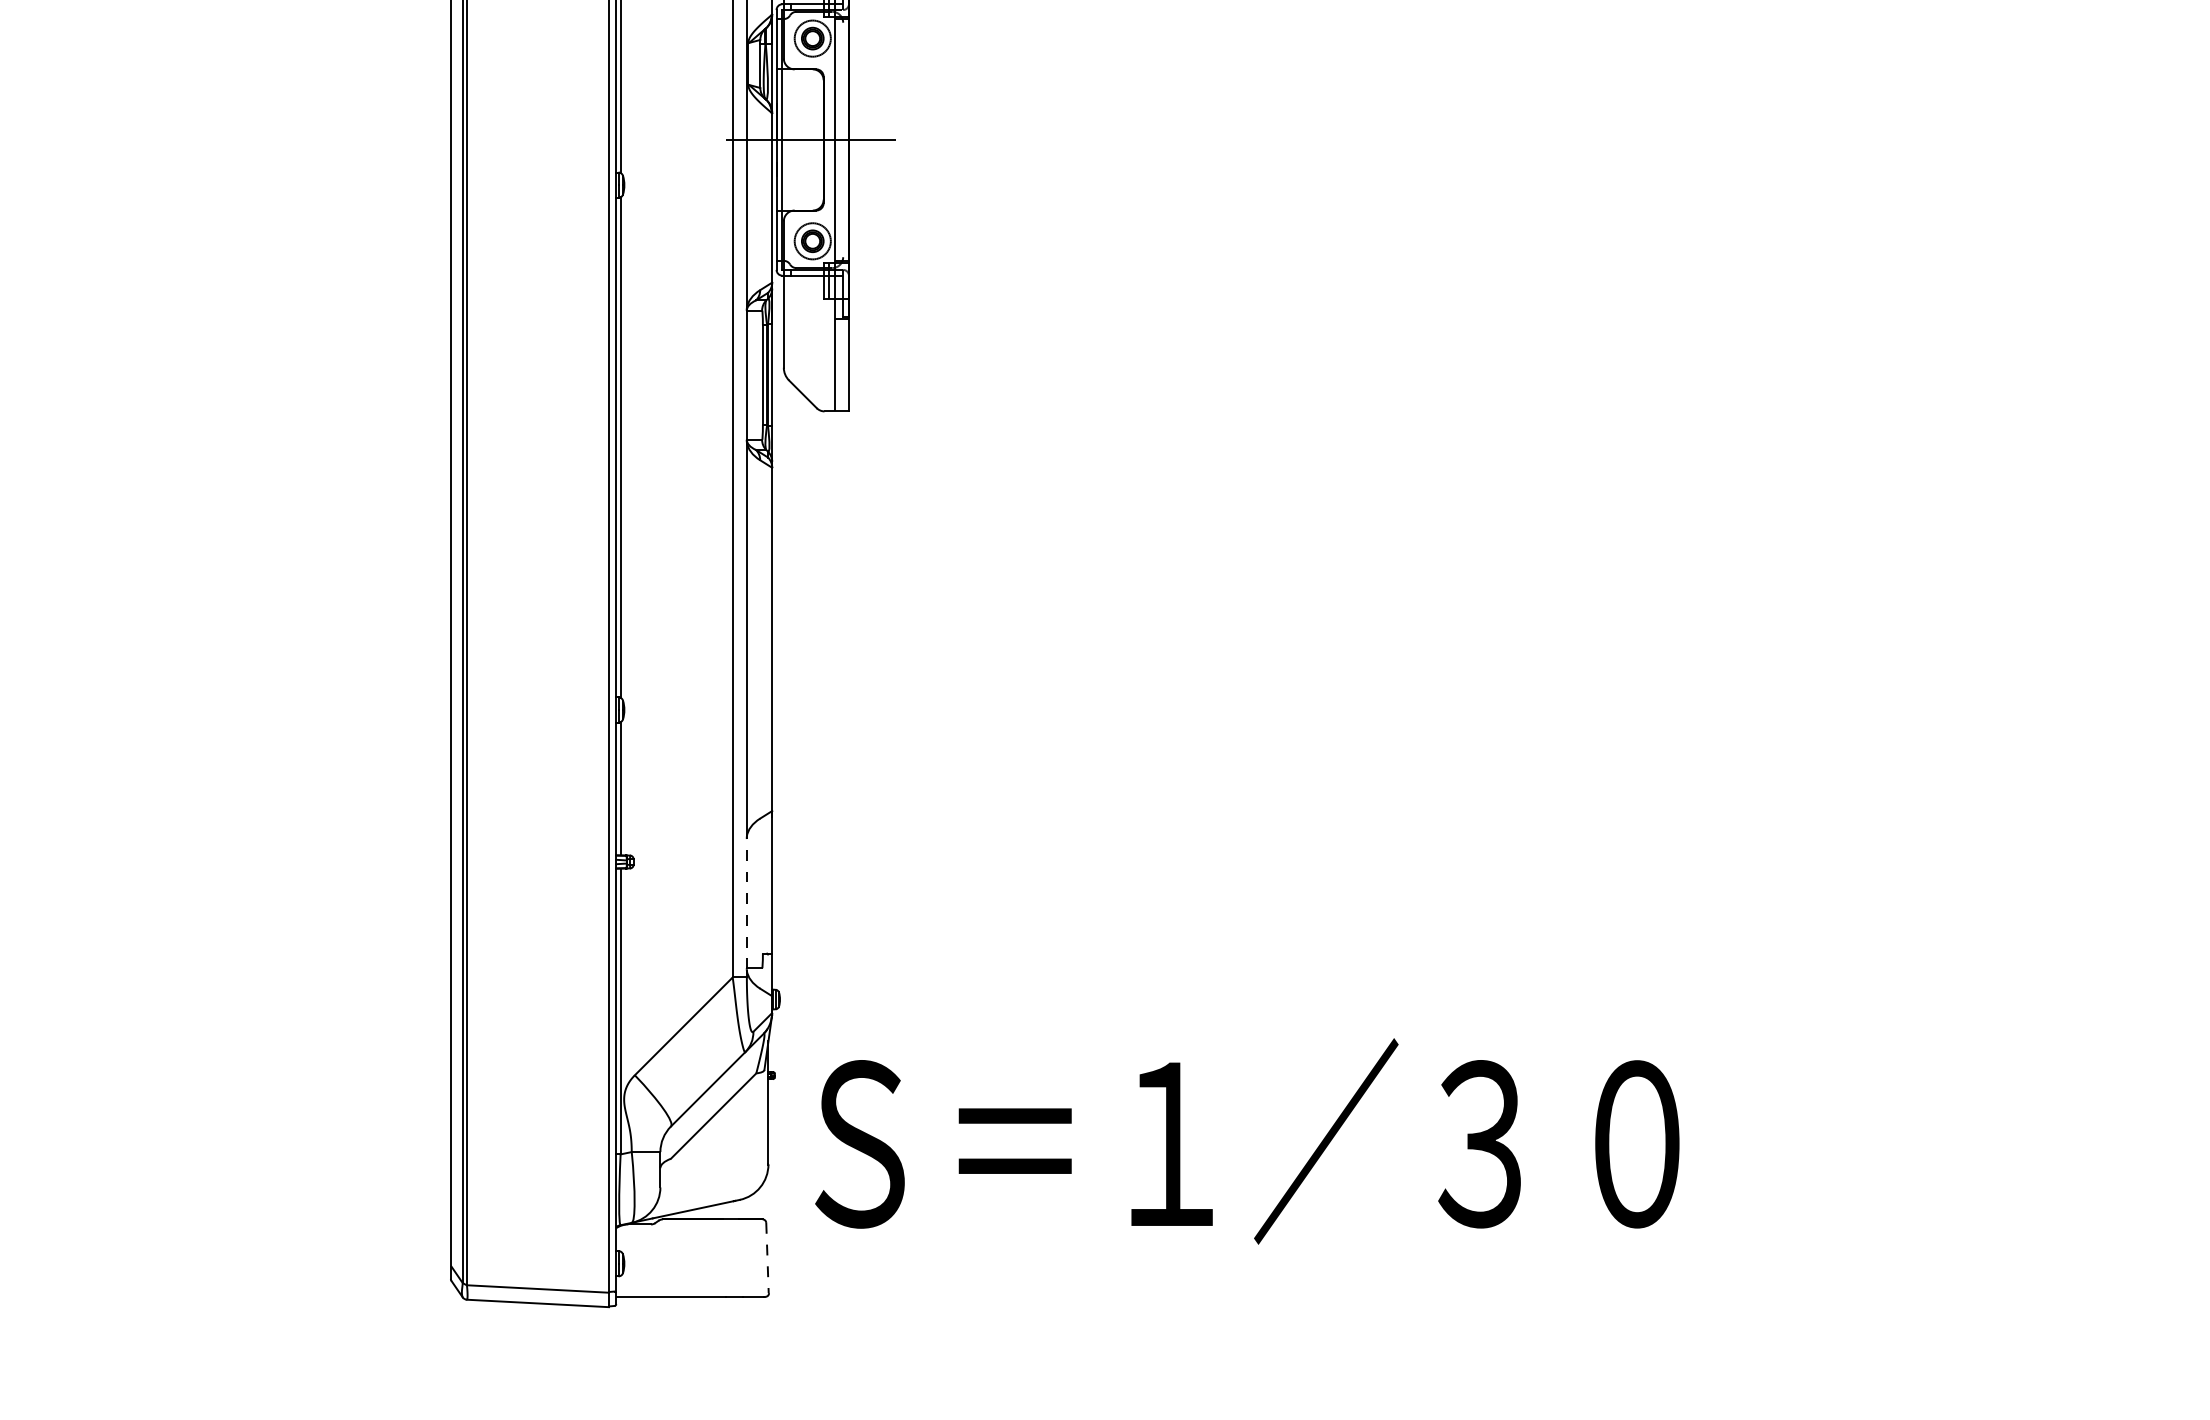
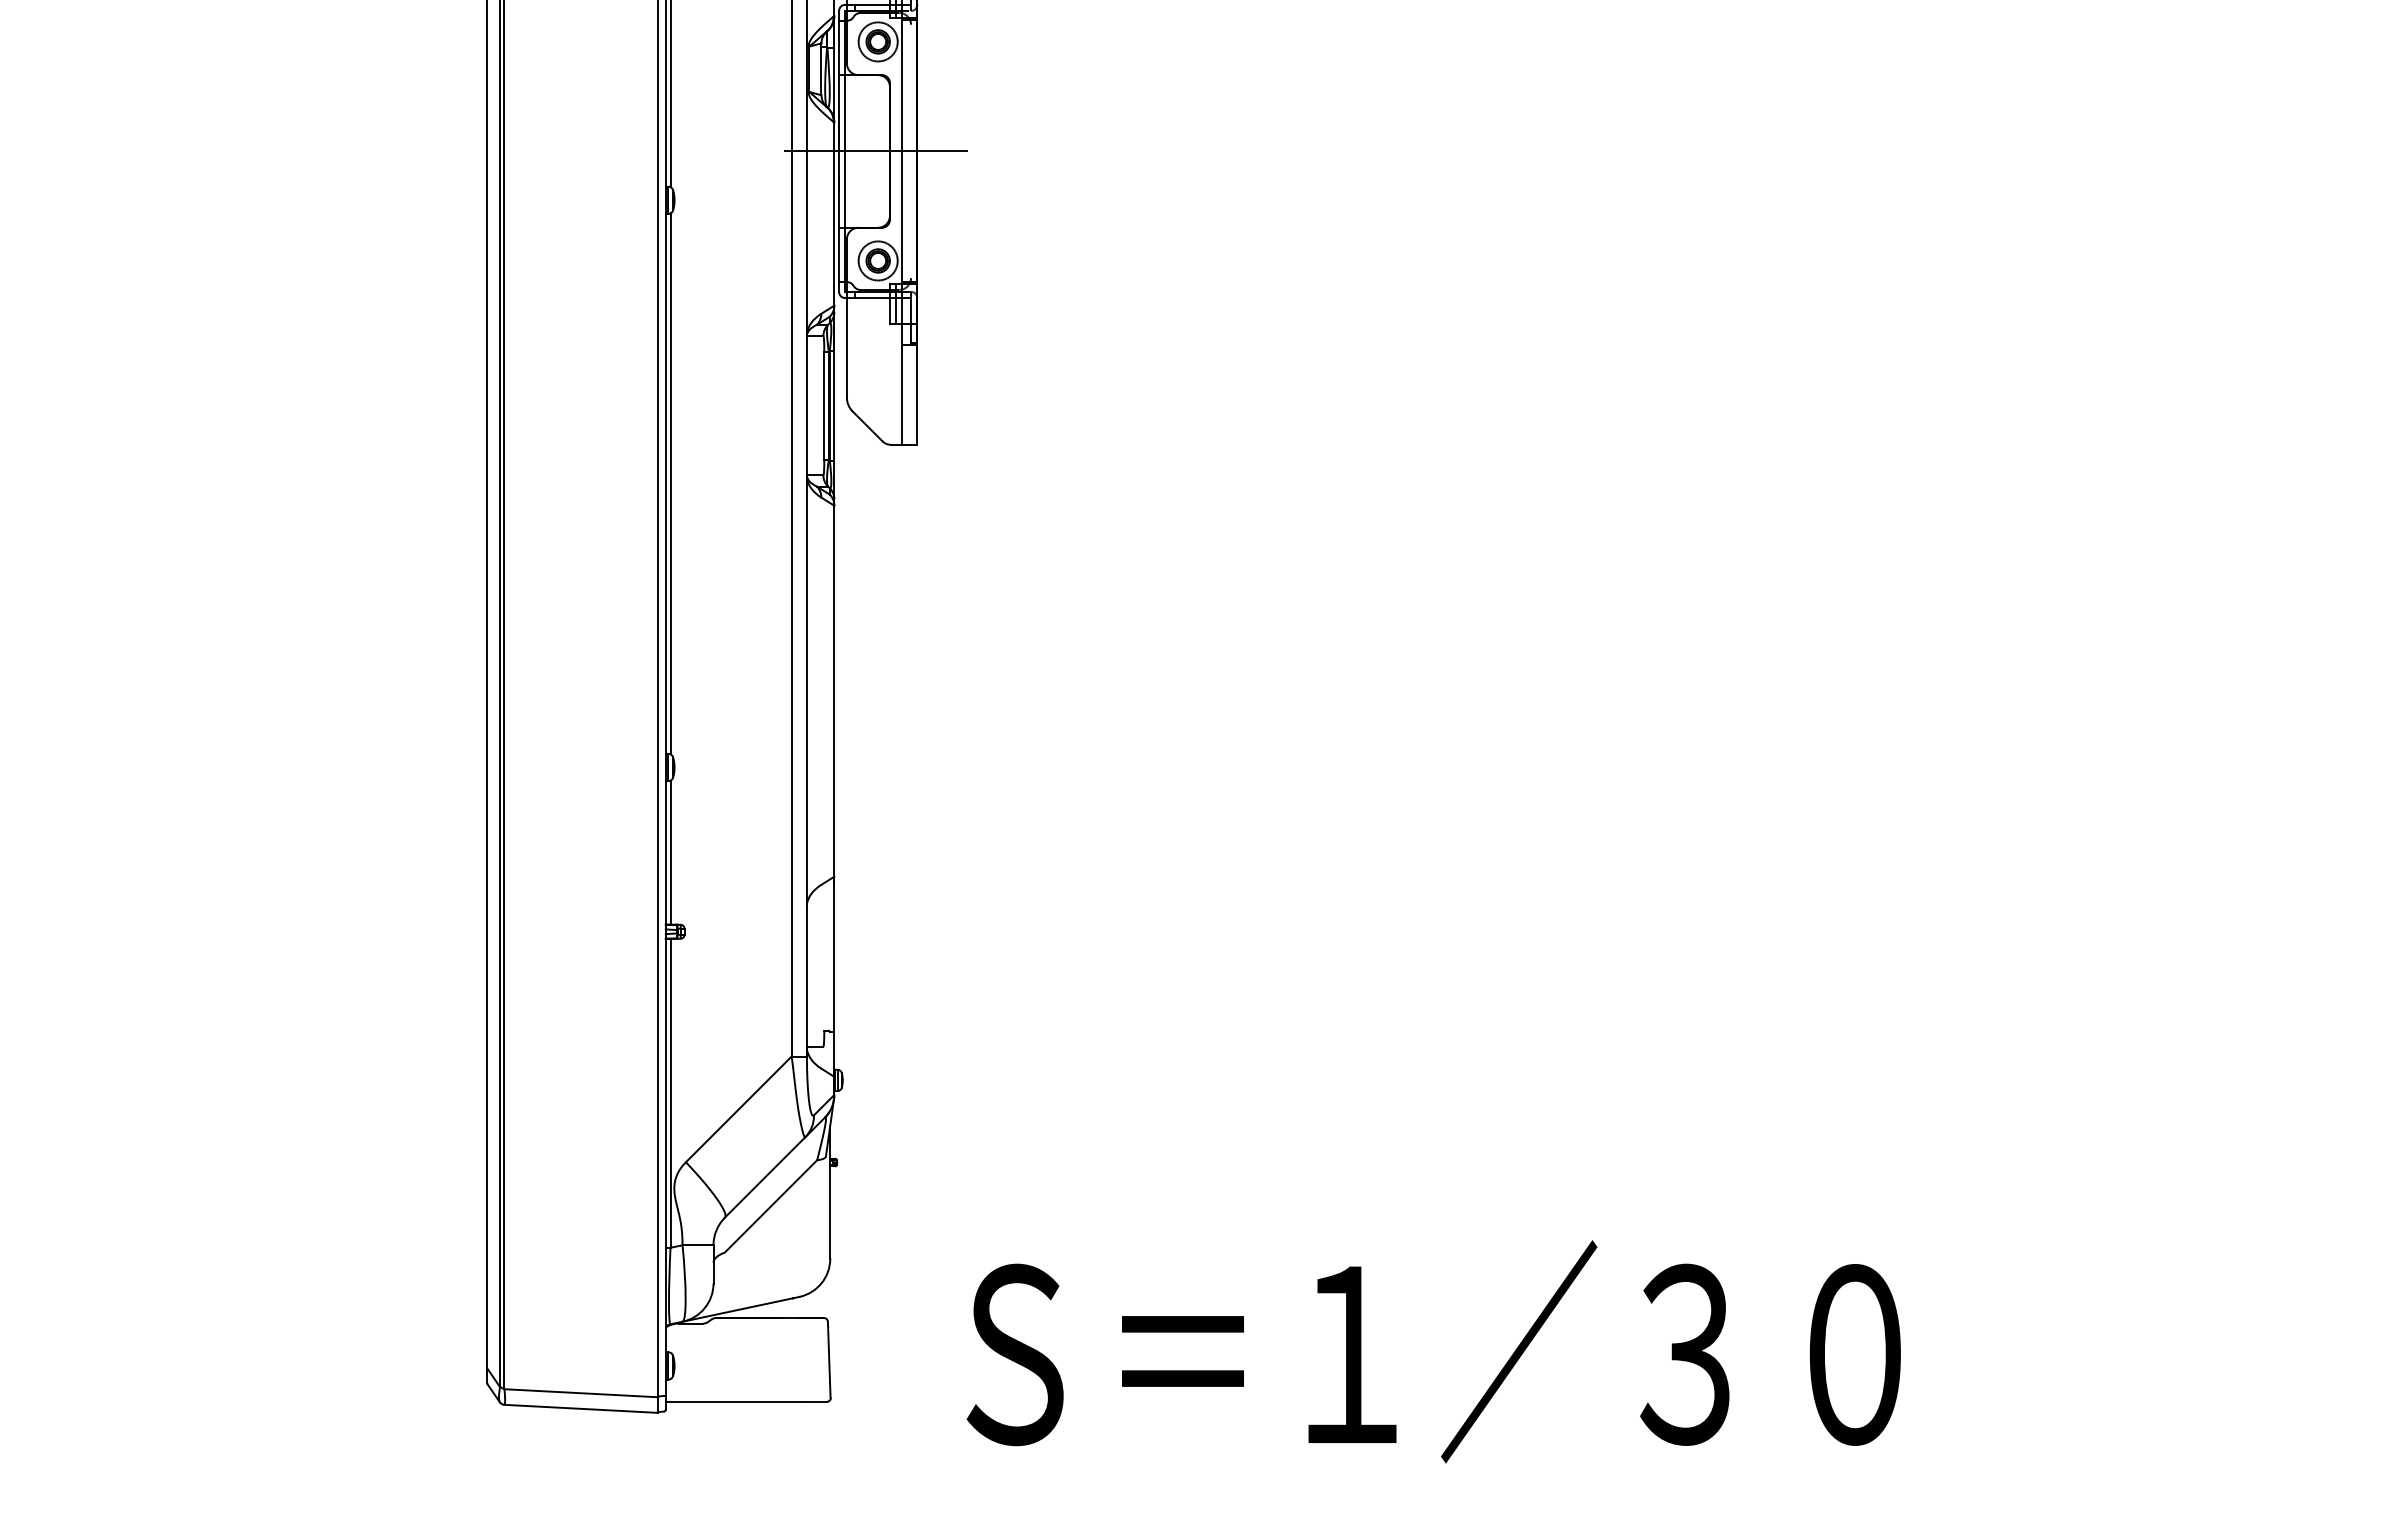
line: (746, 903) -> (806, 976), dashed -> solid
text: (1247, 1141) -> (1433, 1351), moved
line: (767, 1257) -> (829, 1359), dashed -> solid

